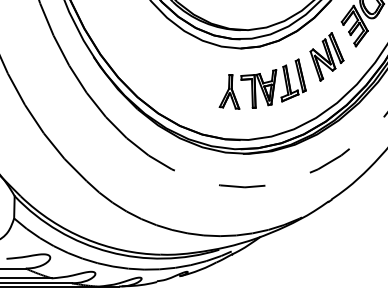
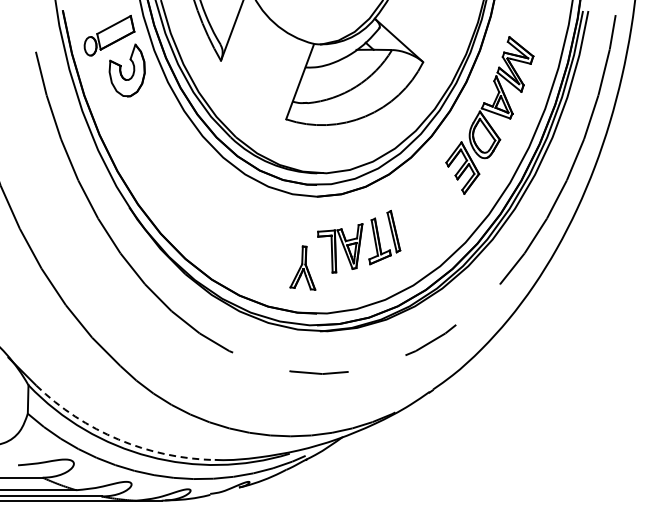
part: (327, 56) -> (427, 207), removed
part: (229, 91) -> (302, 267), moved
arc: (85, 238) -> (118, 439), solid -> dashed

